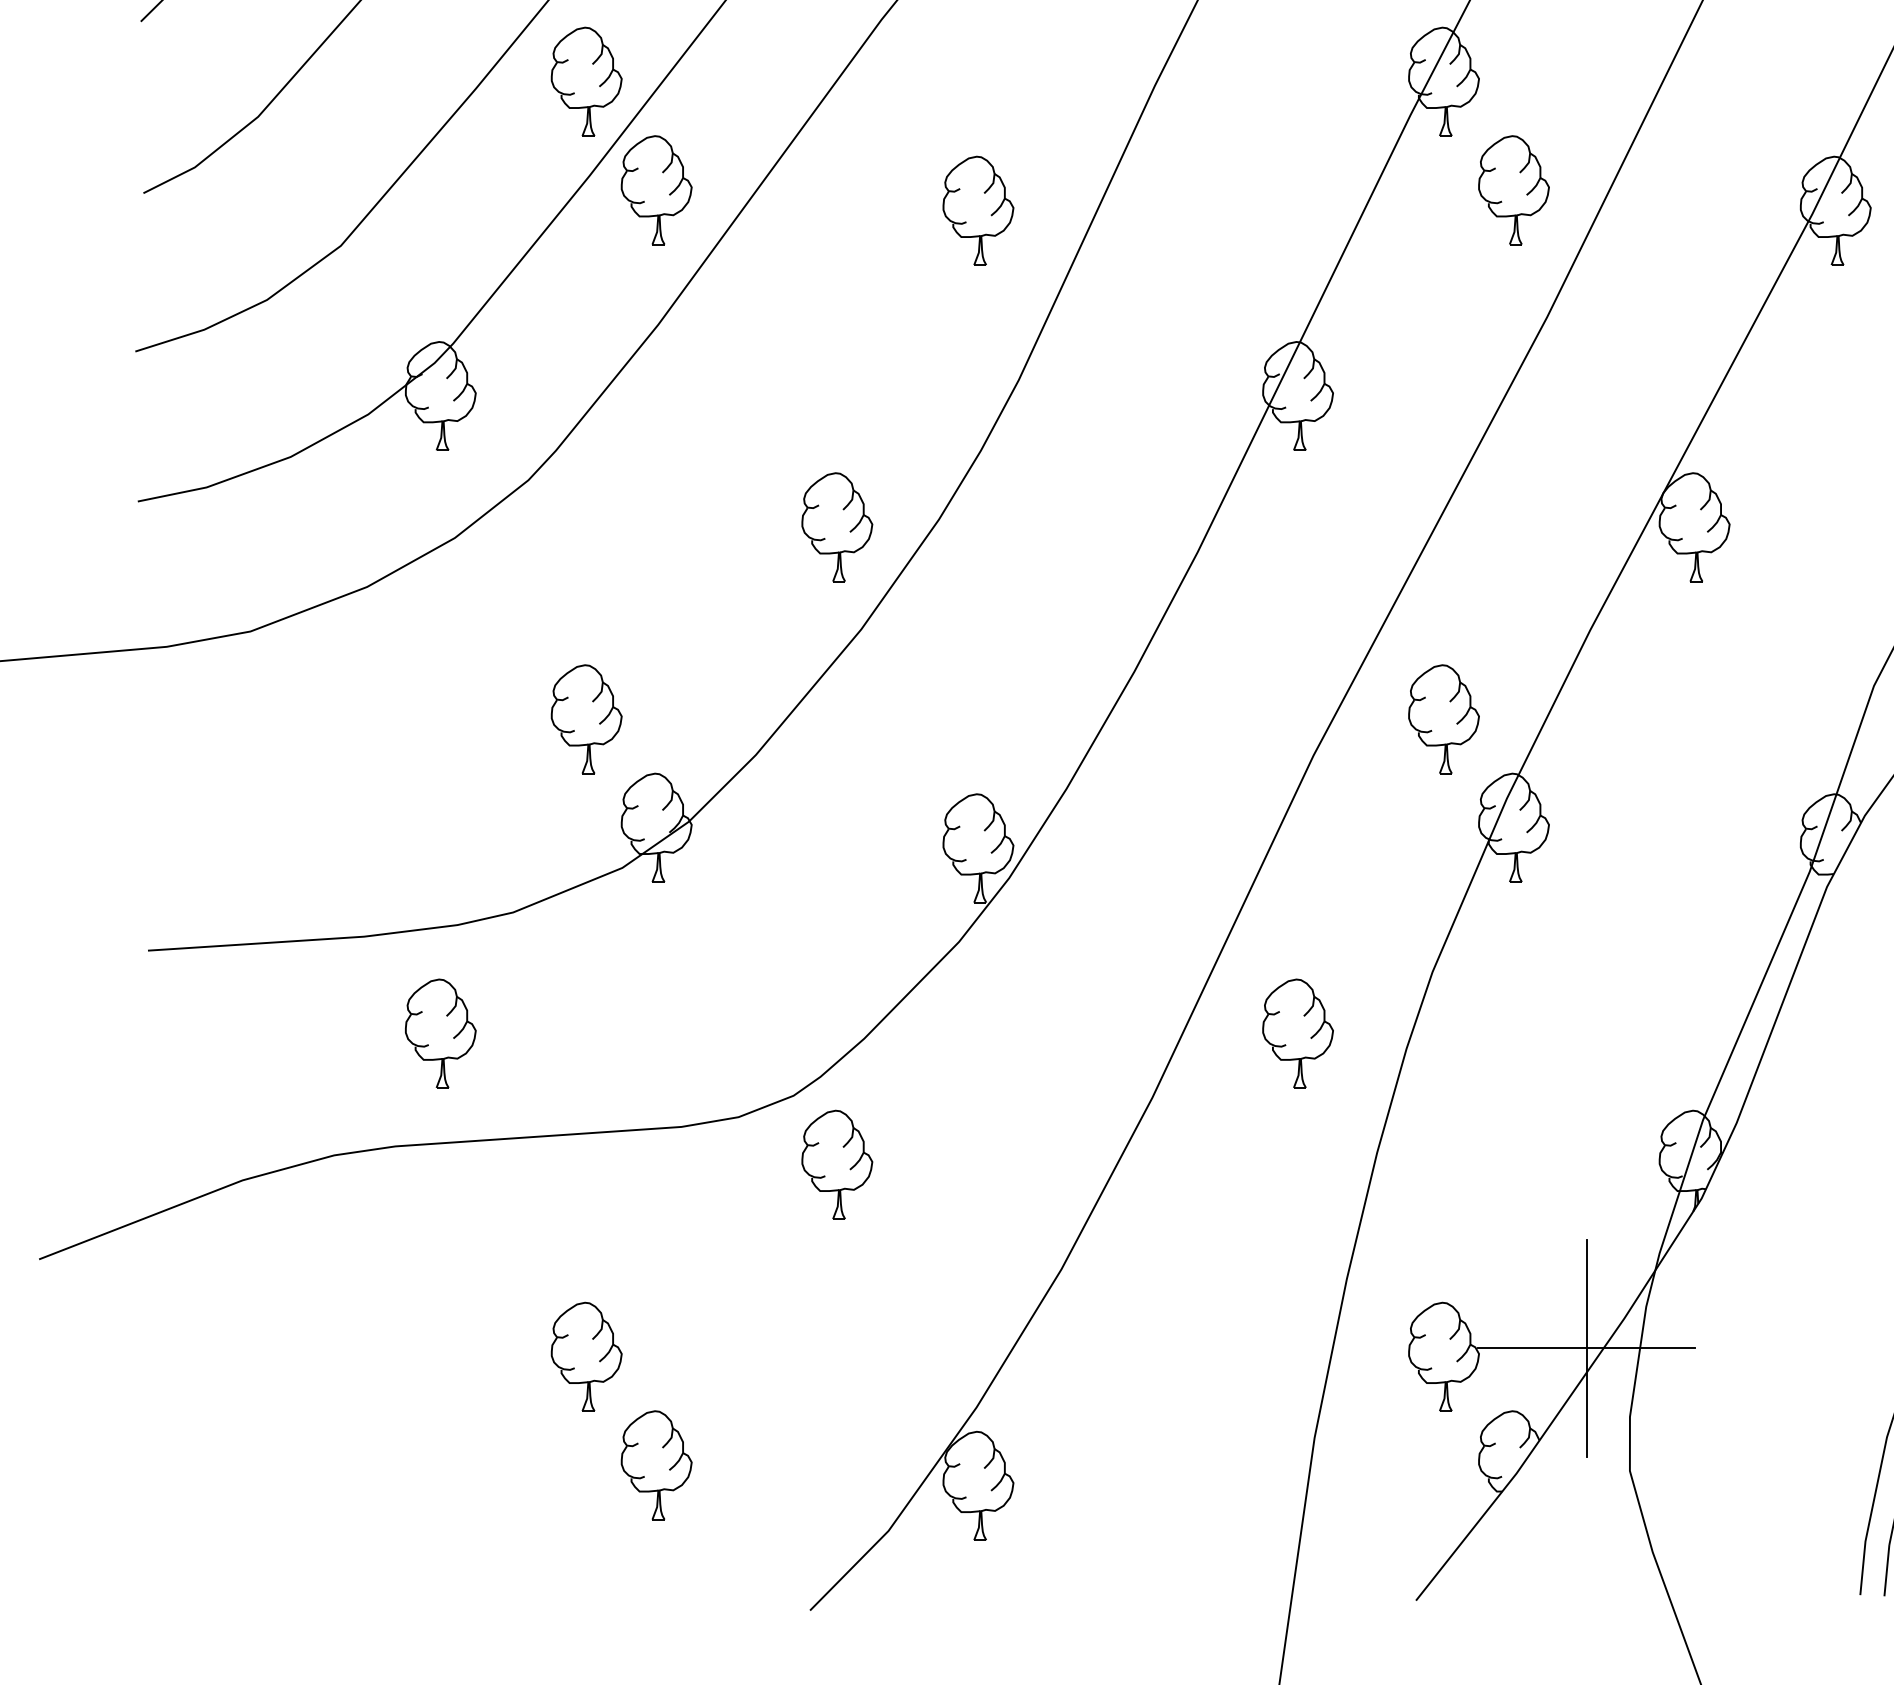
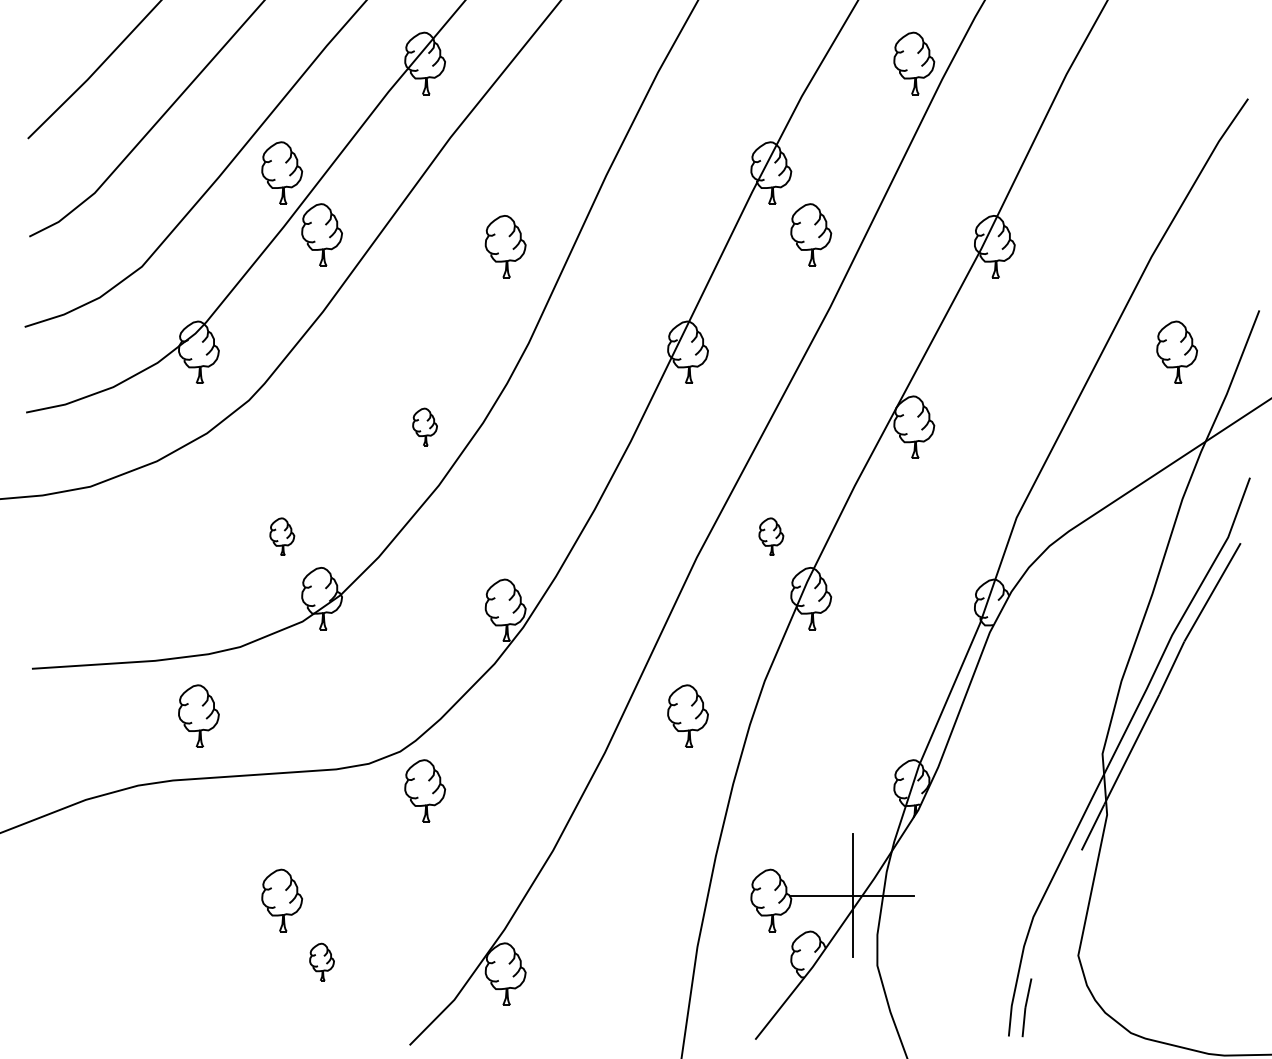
part: (836, 525) -> (424, 426), size x0.6
part: (587, 718) -> (282, 536), size x0.6
part: (1444, 718) -> (771, 536), size x0.6
part: (655, 1463) -> (321, 961), size x0.6

